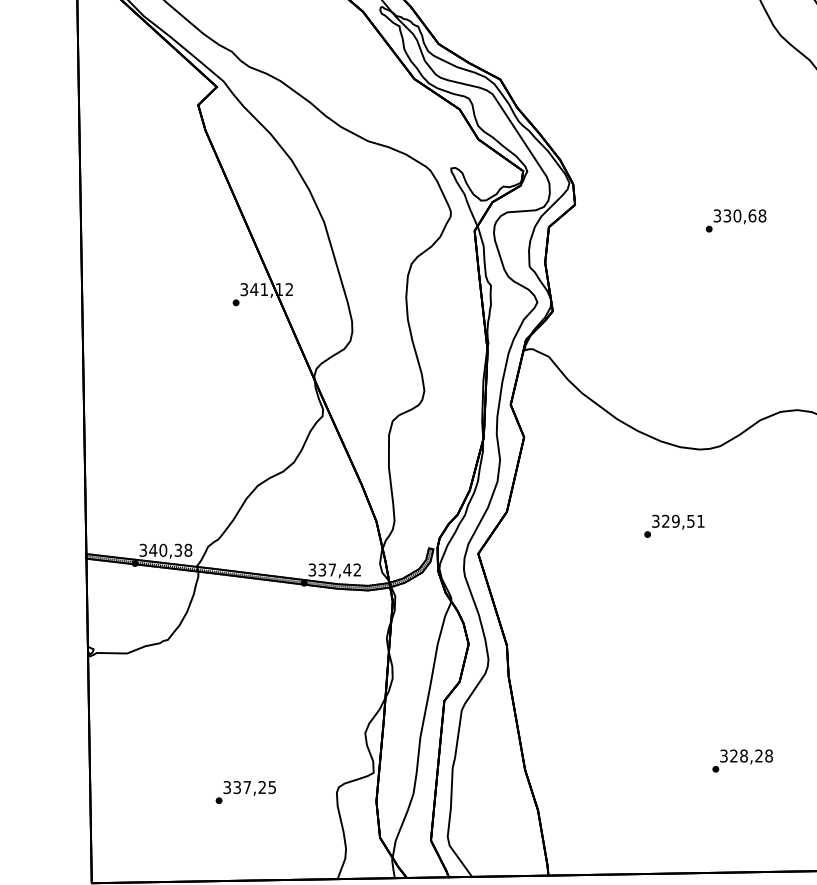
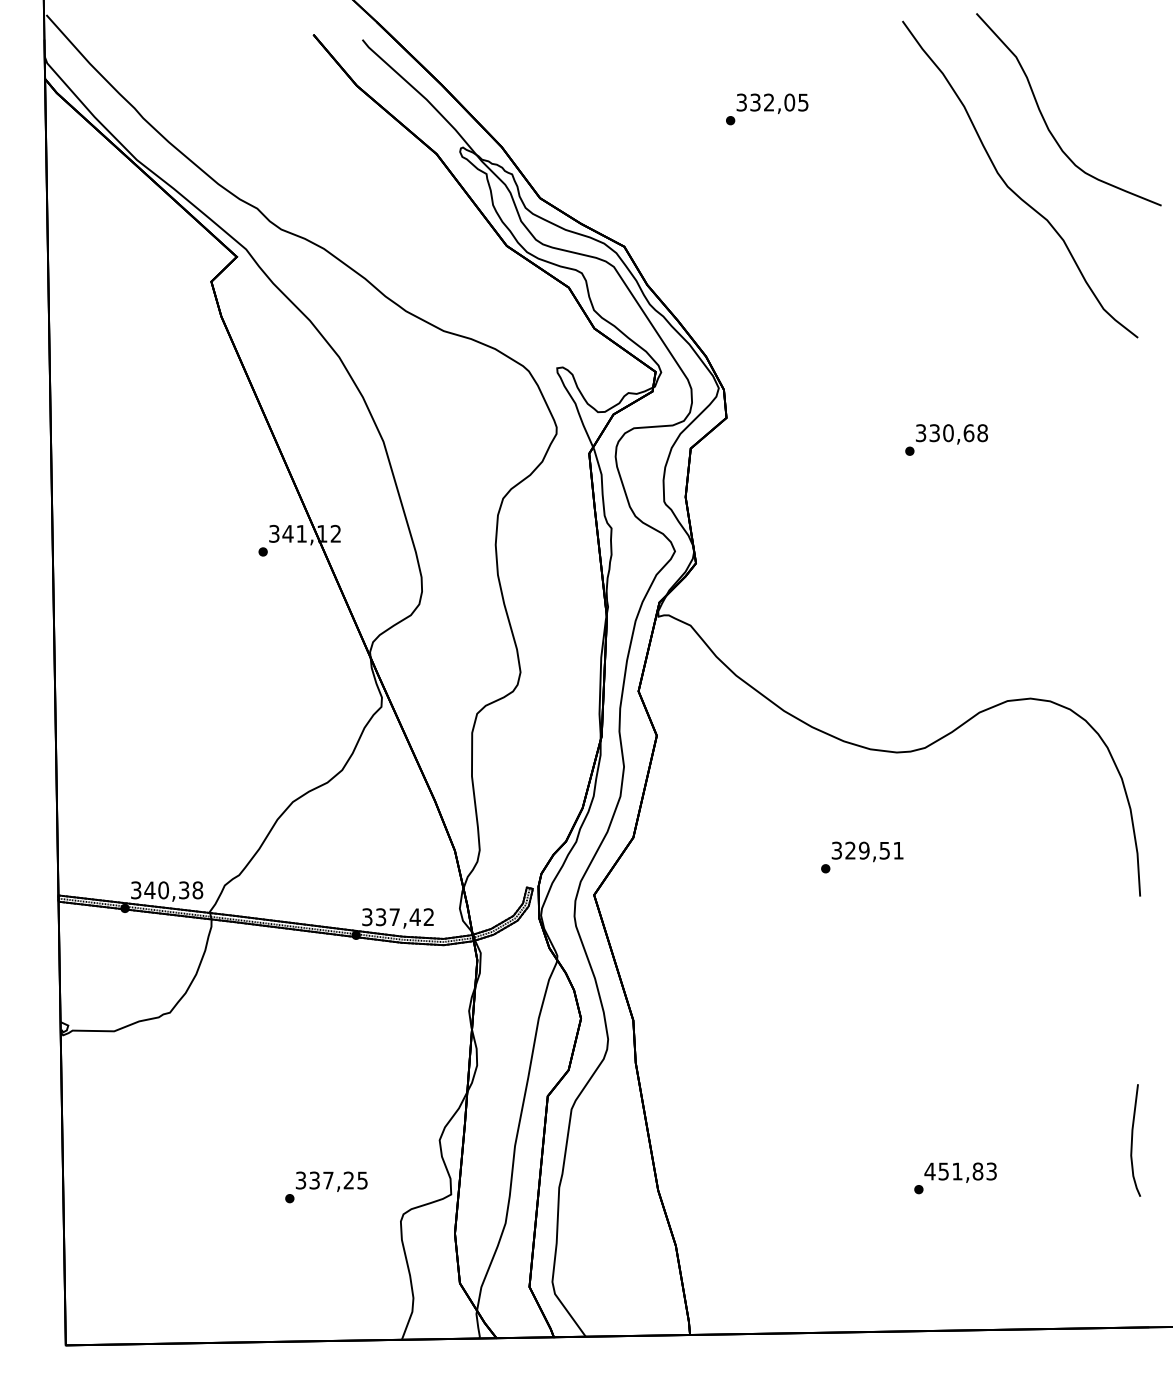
text: (746, 756) -> (960, 1171), 328,28 -> 451,83
text: (245, 792) -> (326, 1187), moved

